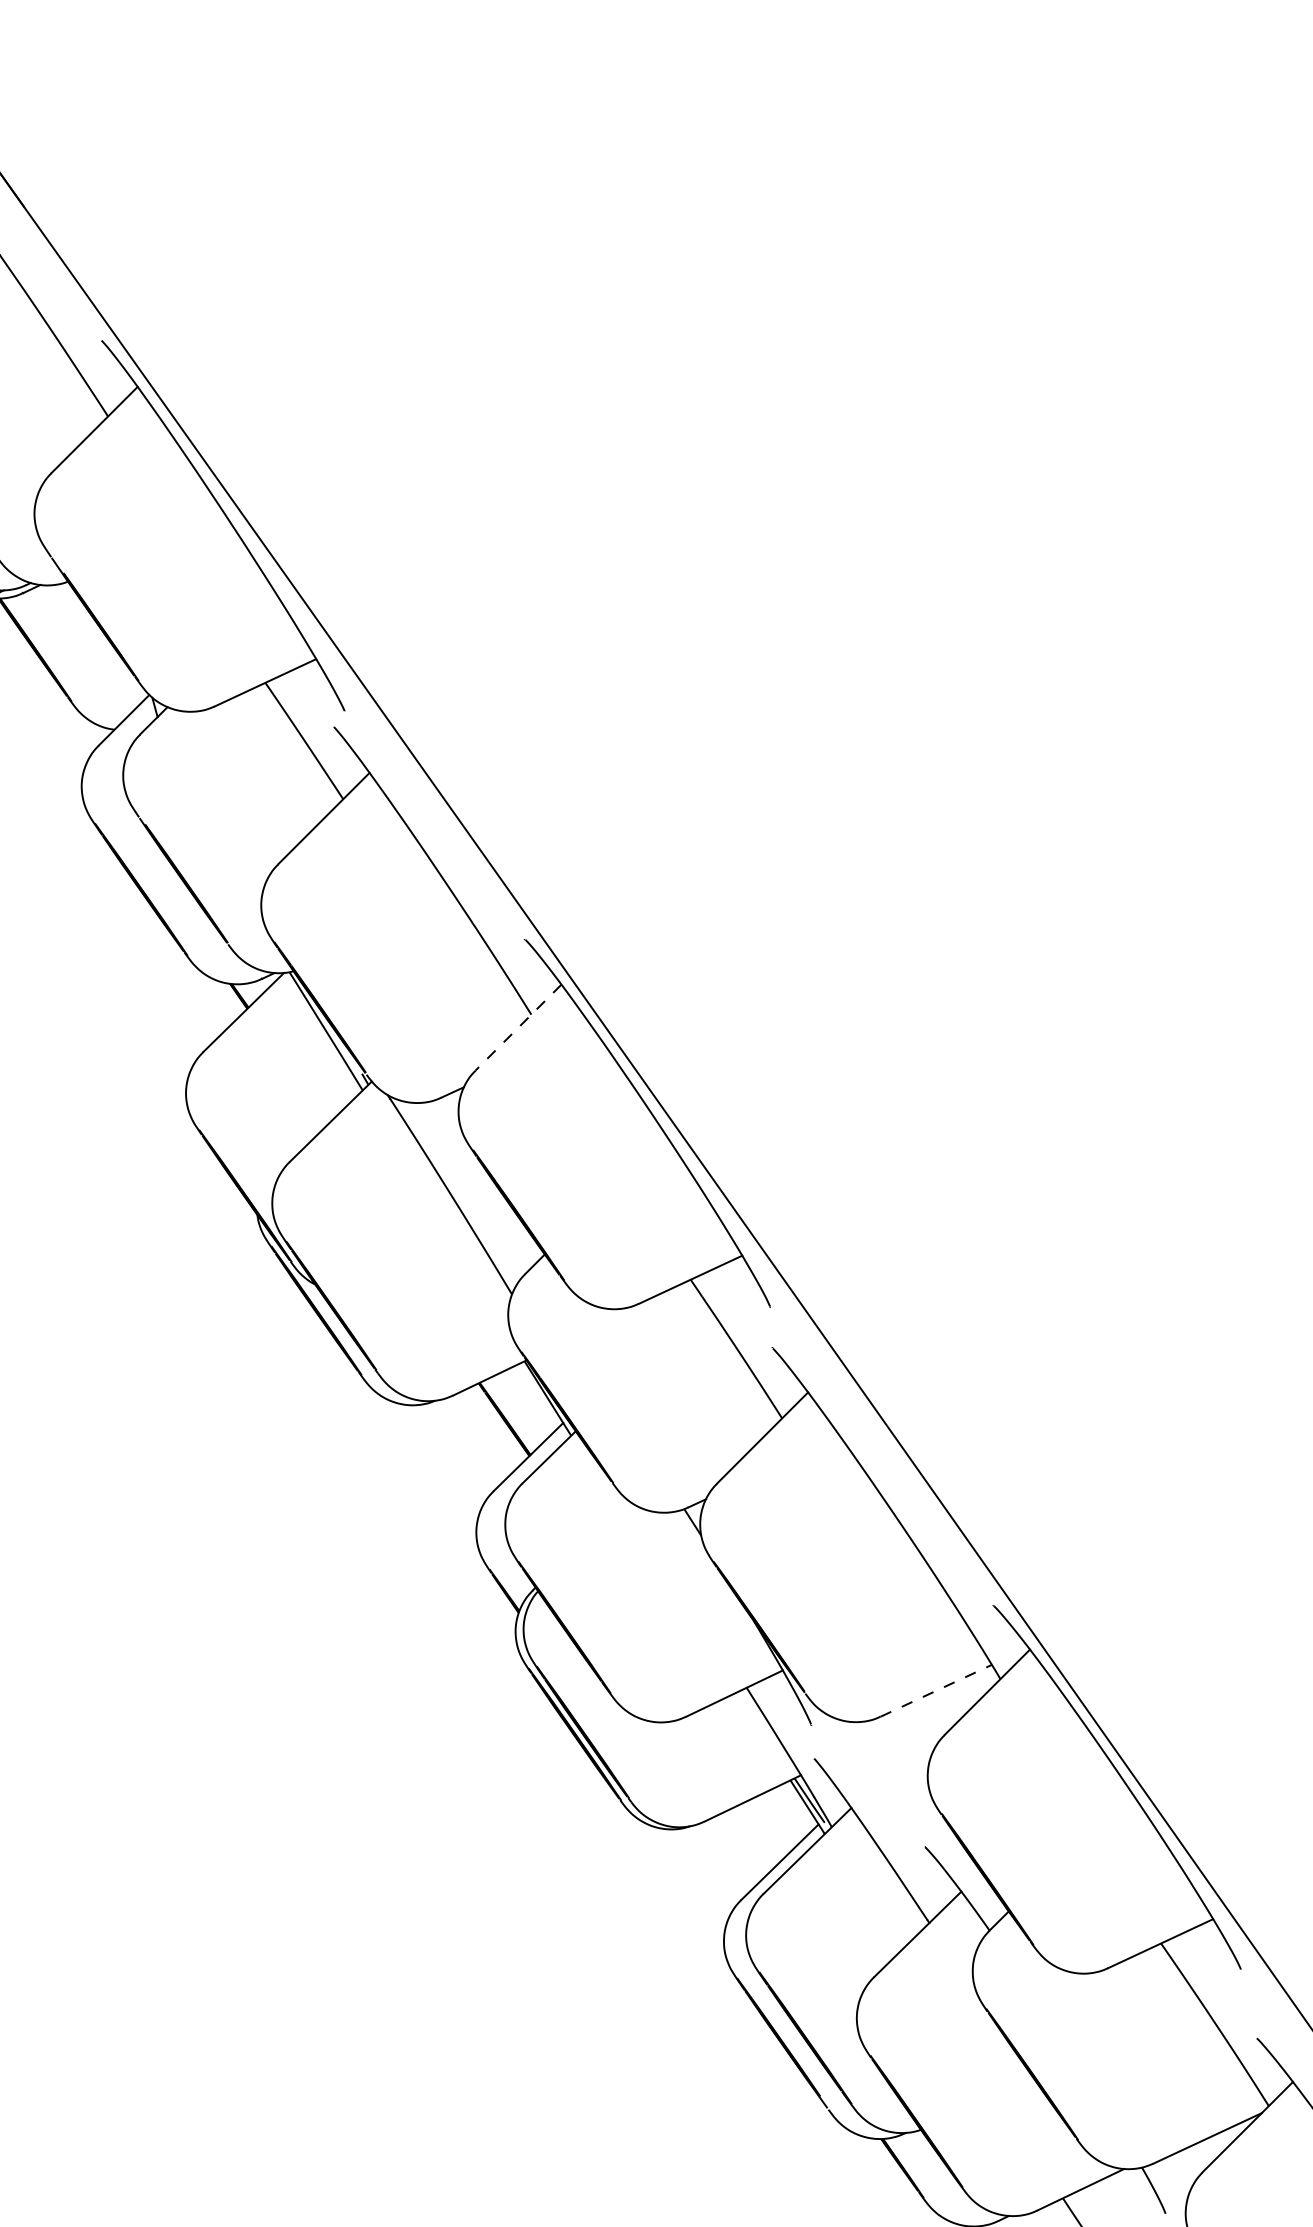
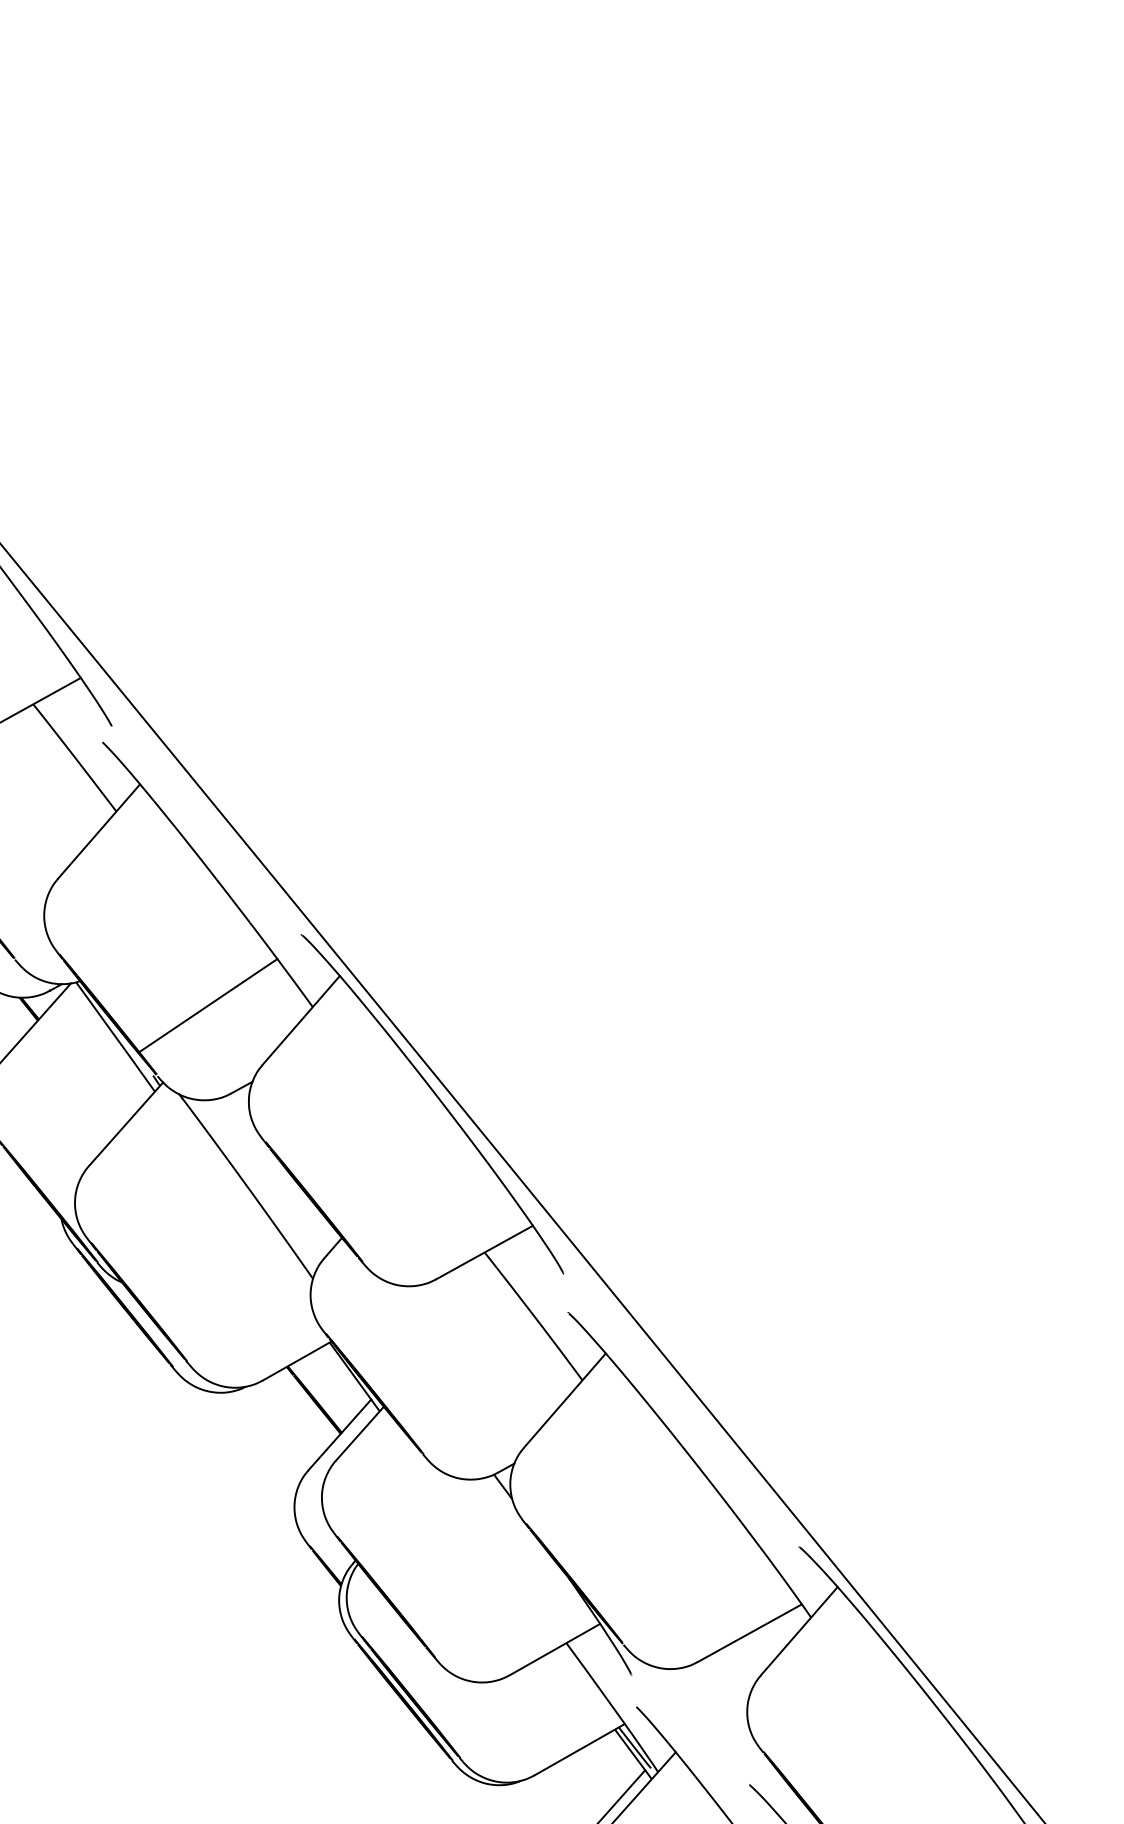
line: (423, 1005) -> (207, 1005), added
line: (518, 1027) -> (301, 1020), dashed -> solid
line: (936, 1690) -> (750, 1632), dashed -> solid

